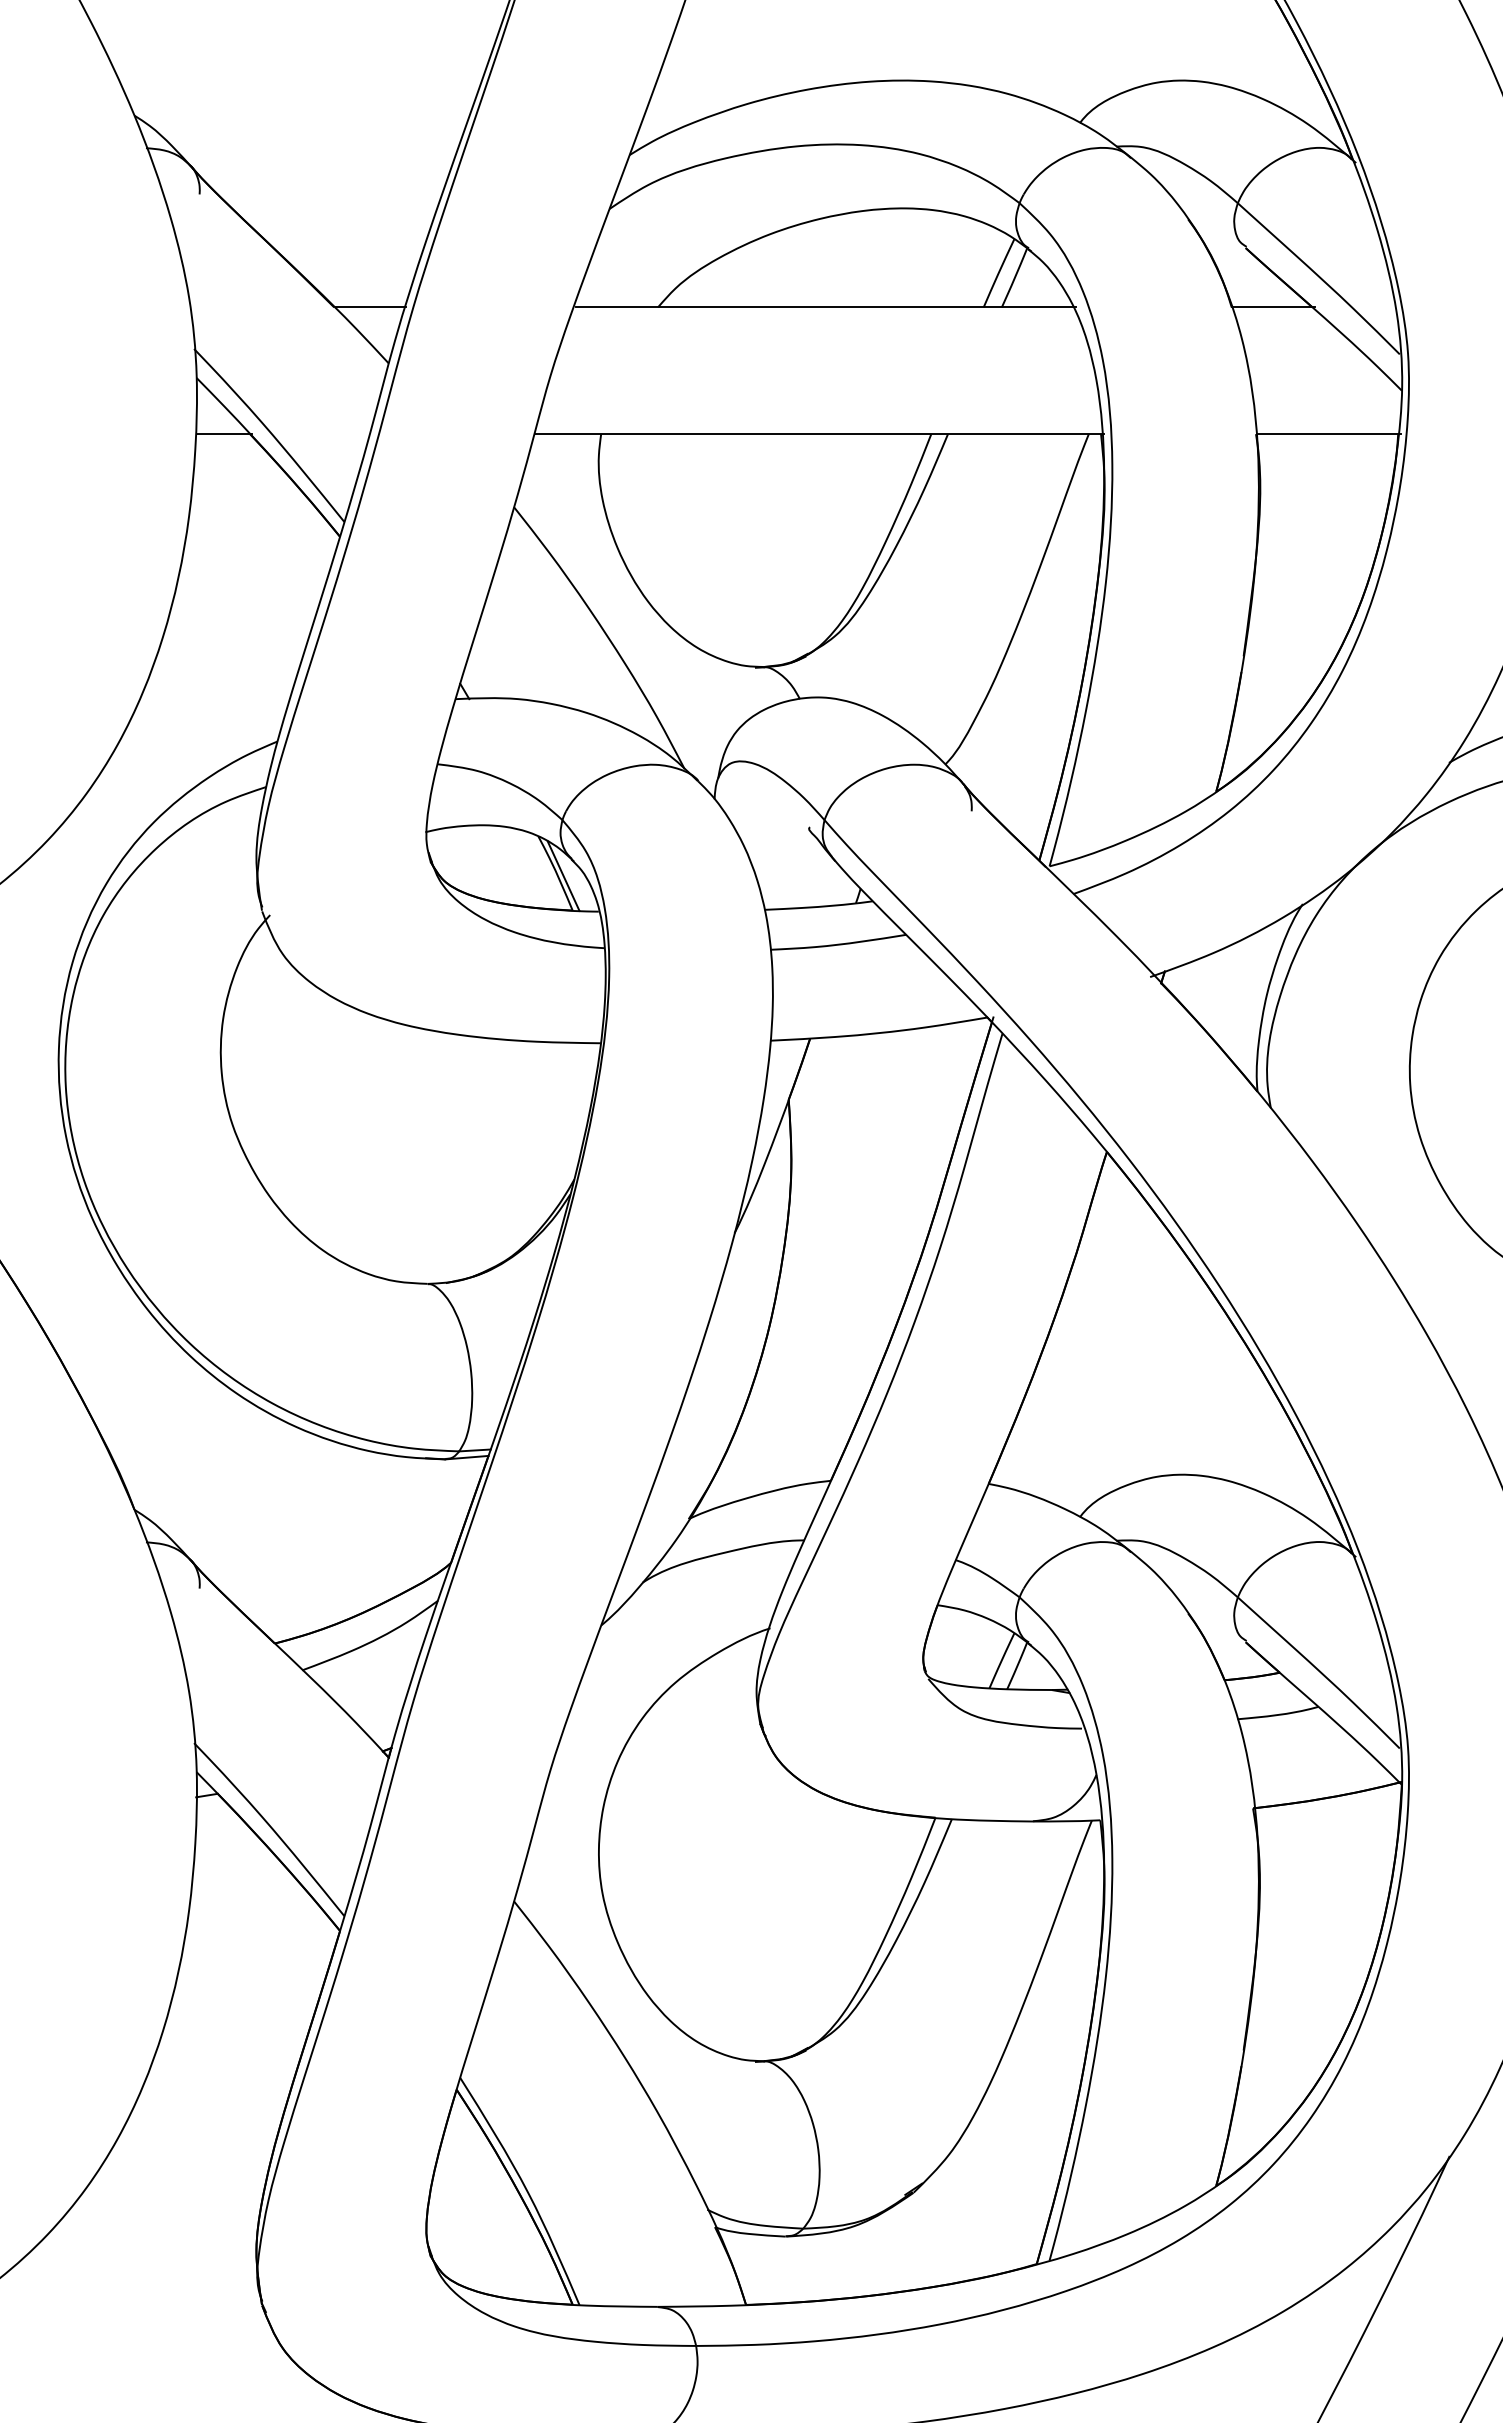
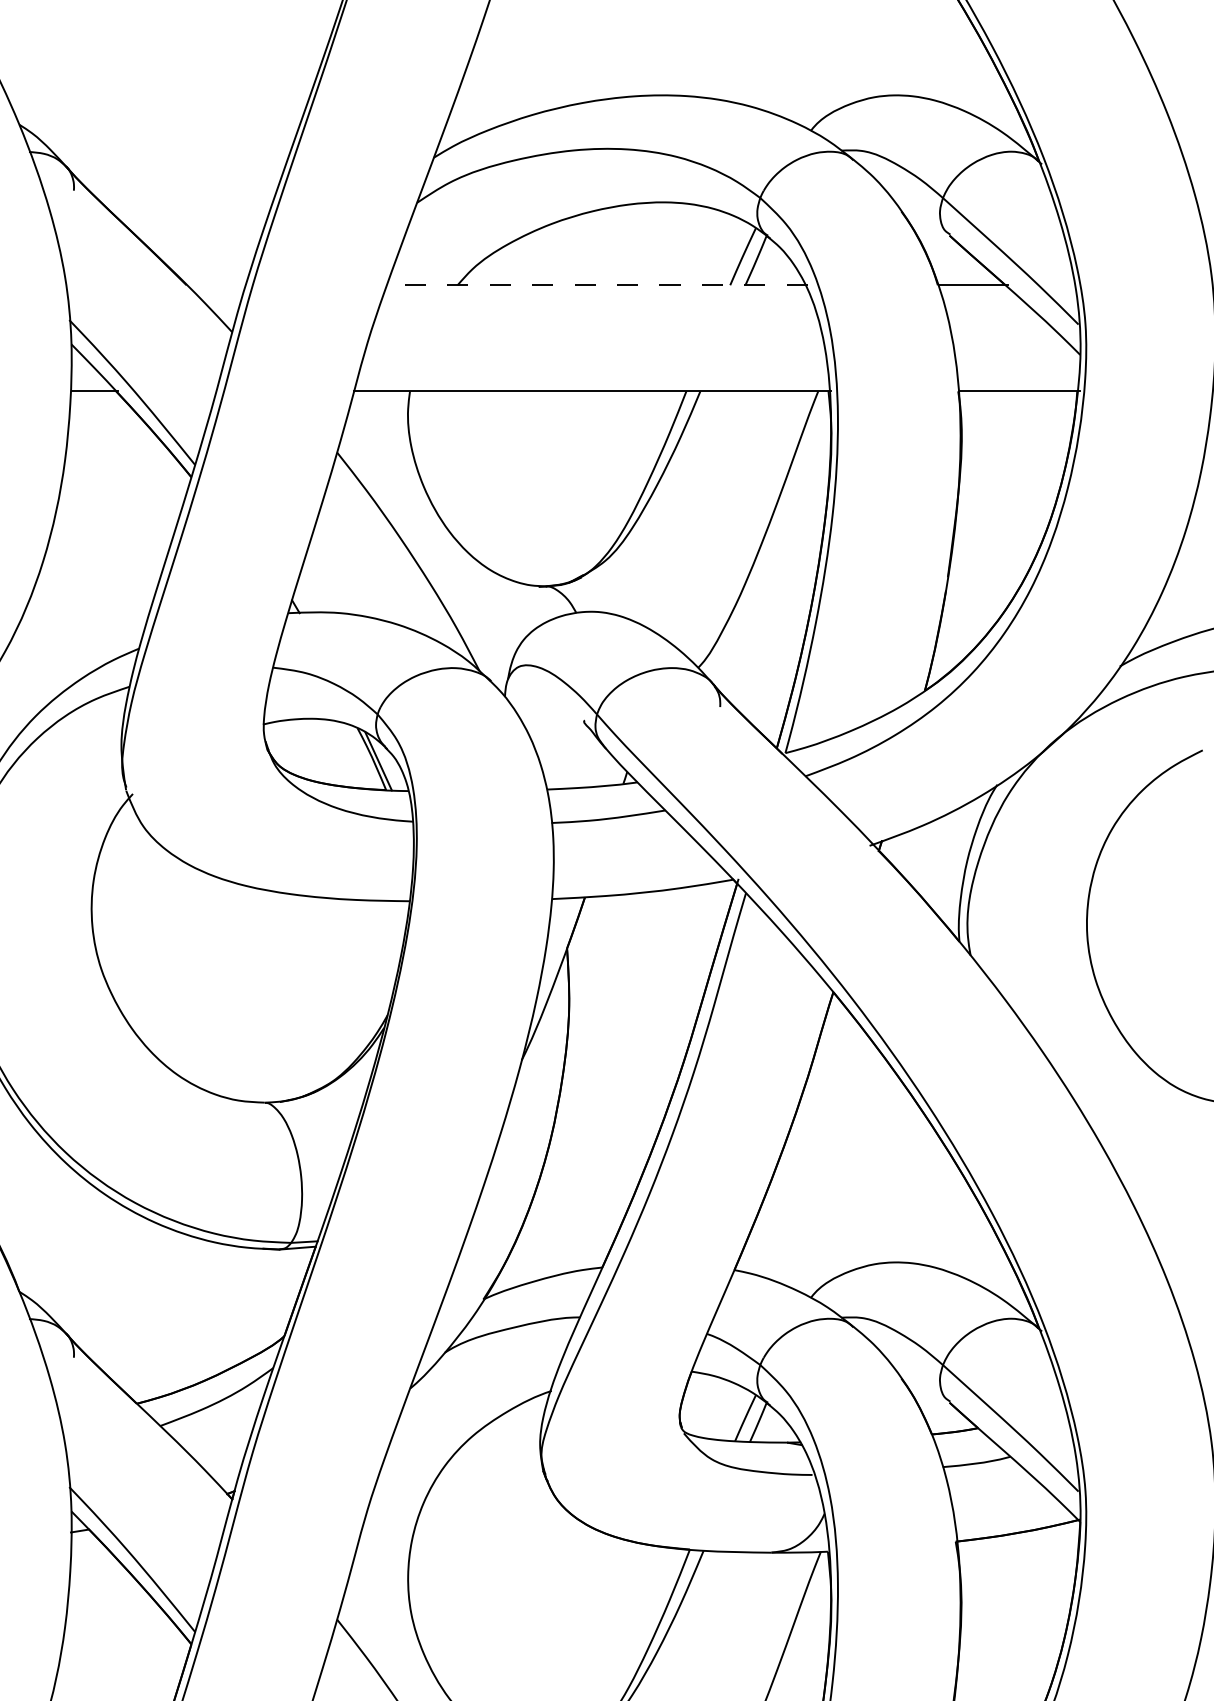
line: (371, 307) -> (217, 285), removed
line: (825, 307) -> (597, 285), solid -> dashed

